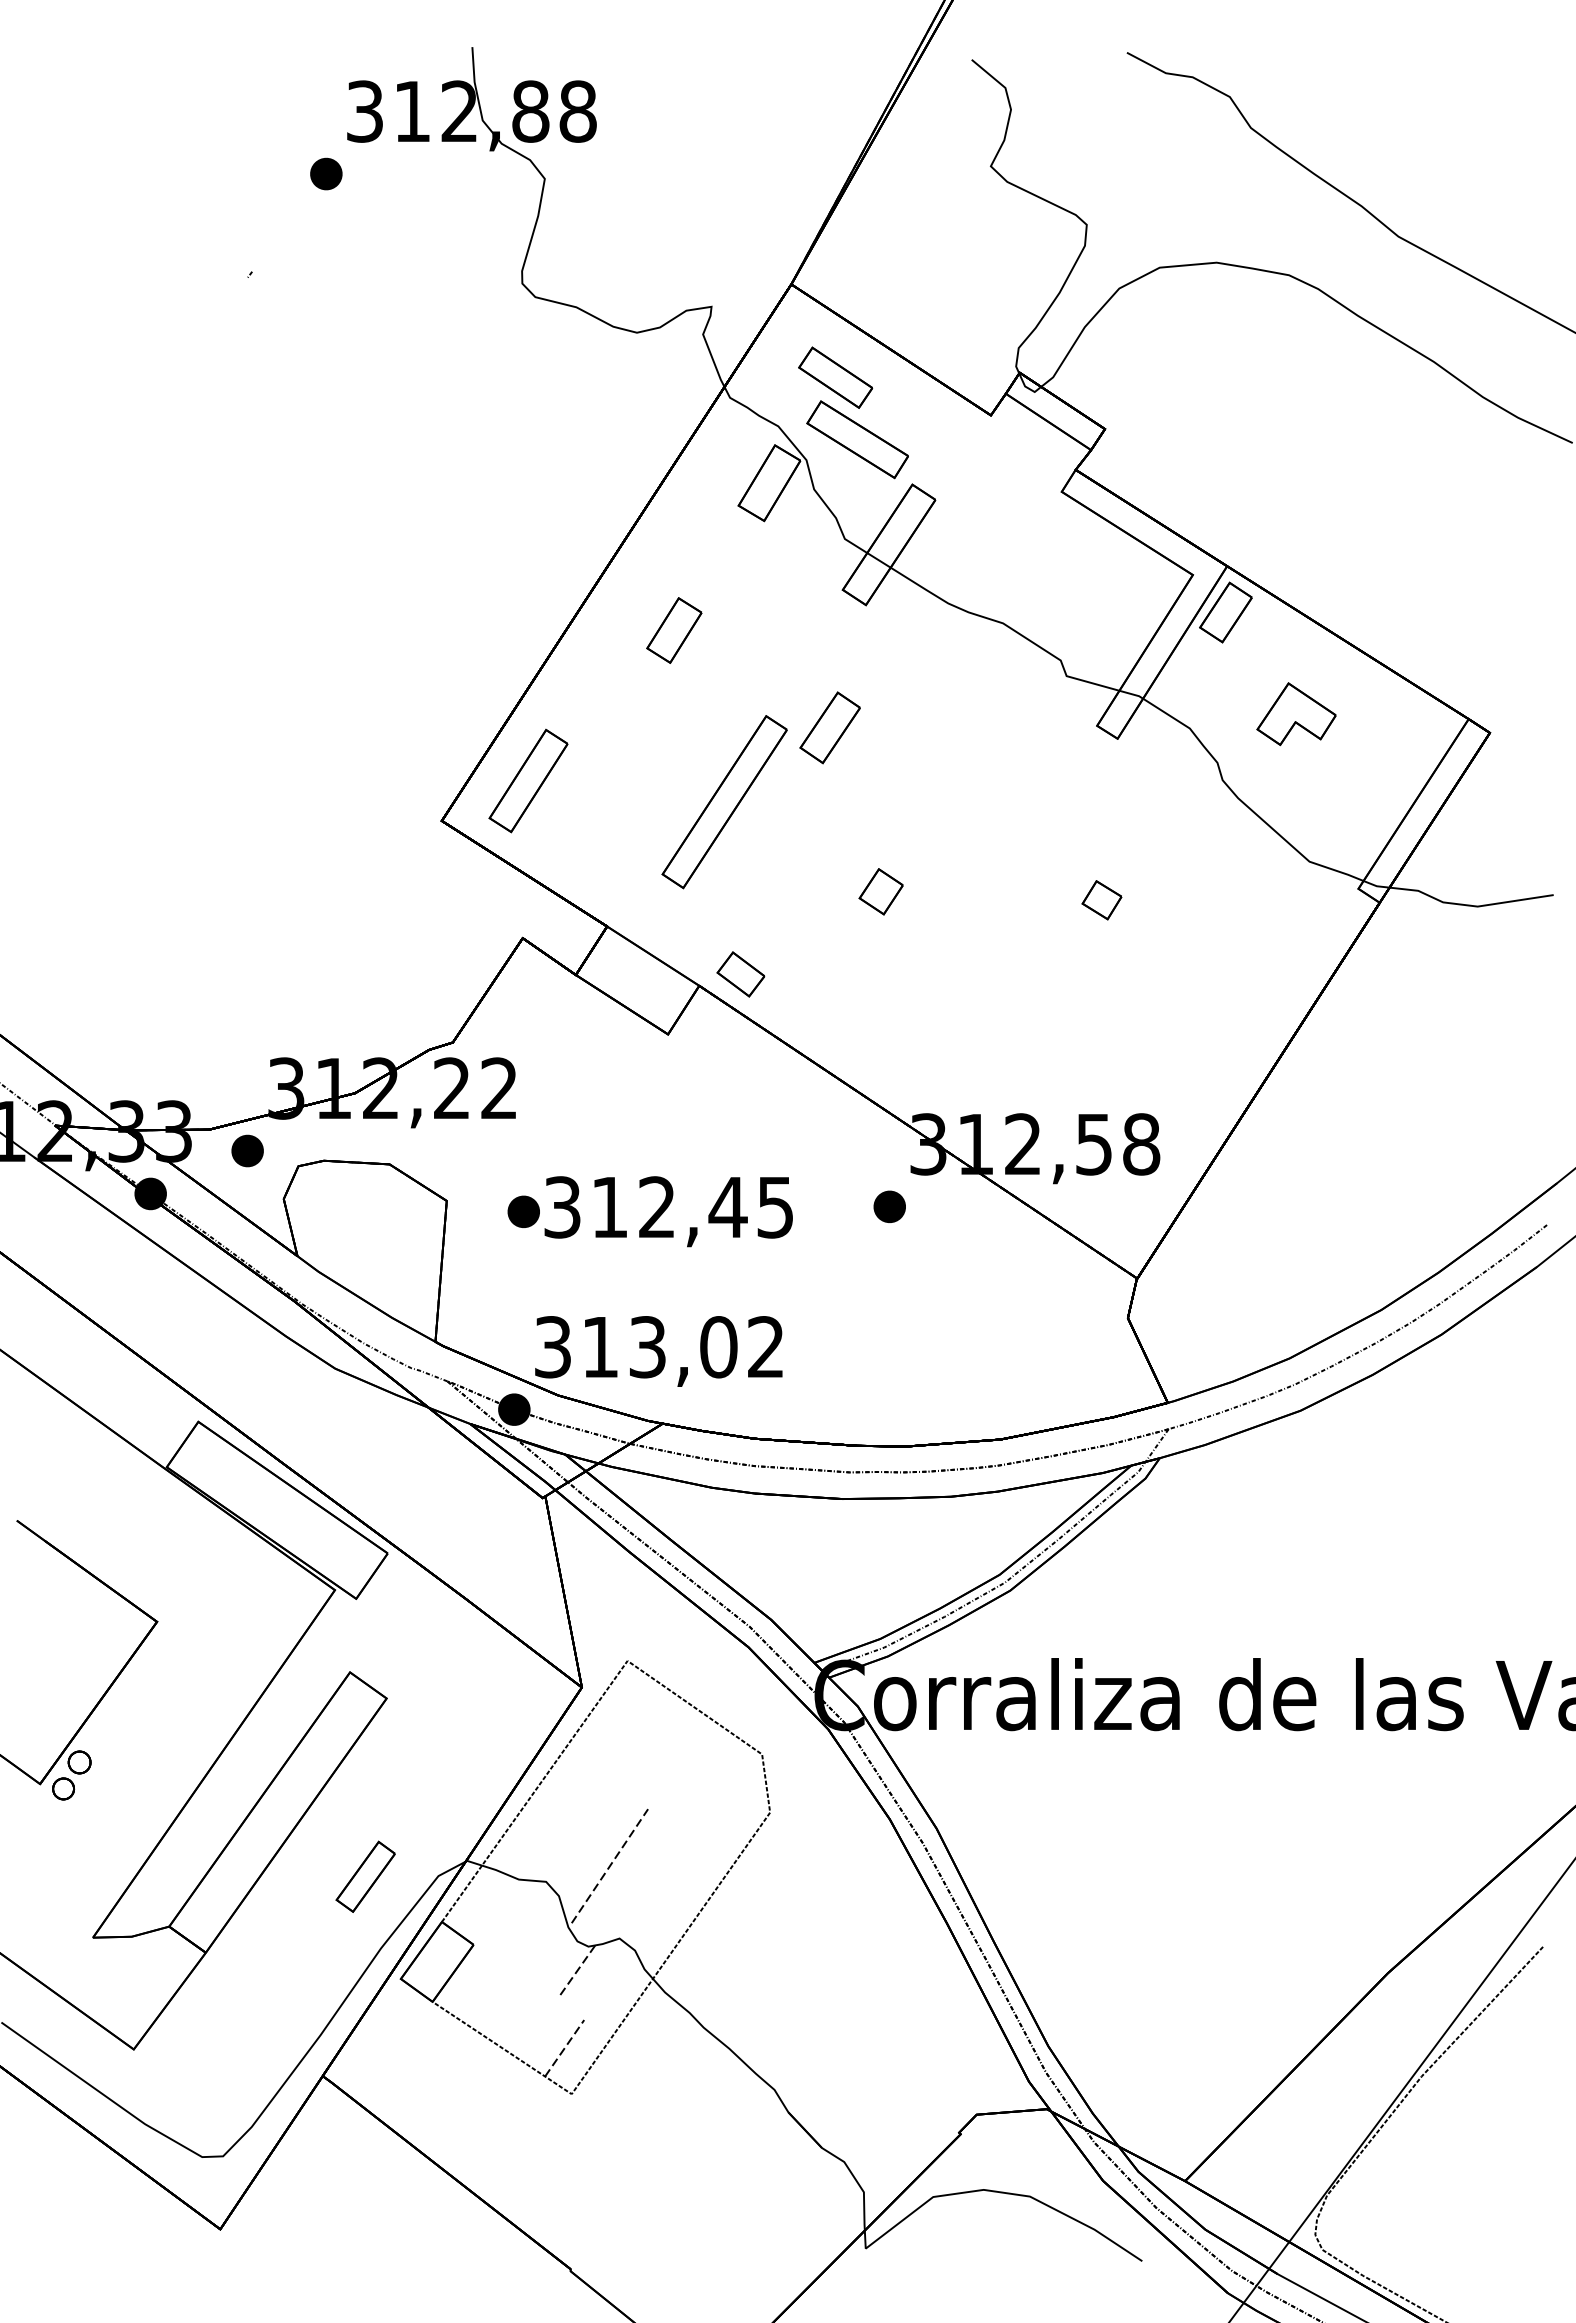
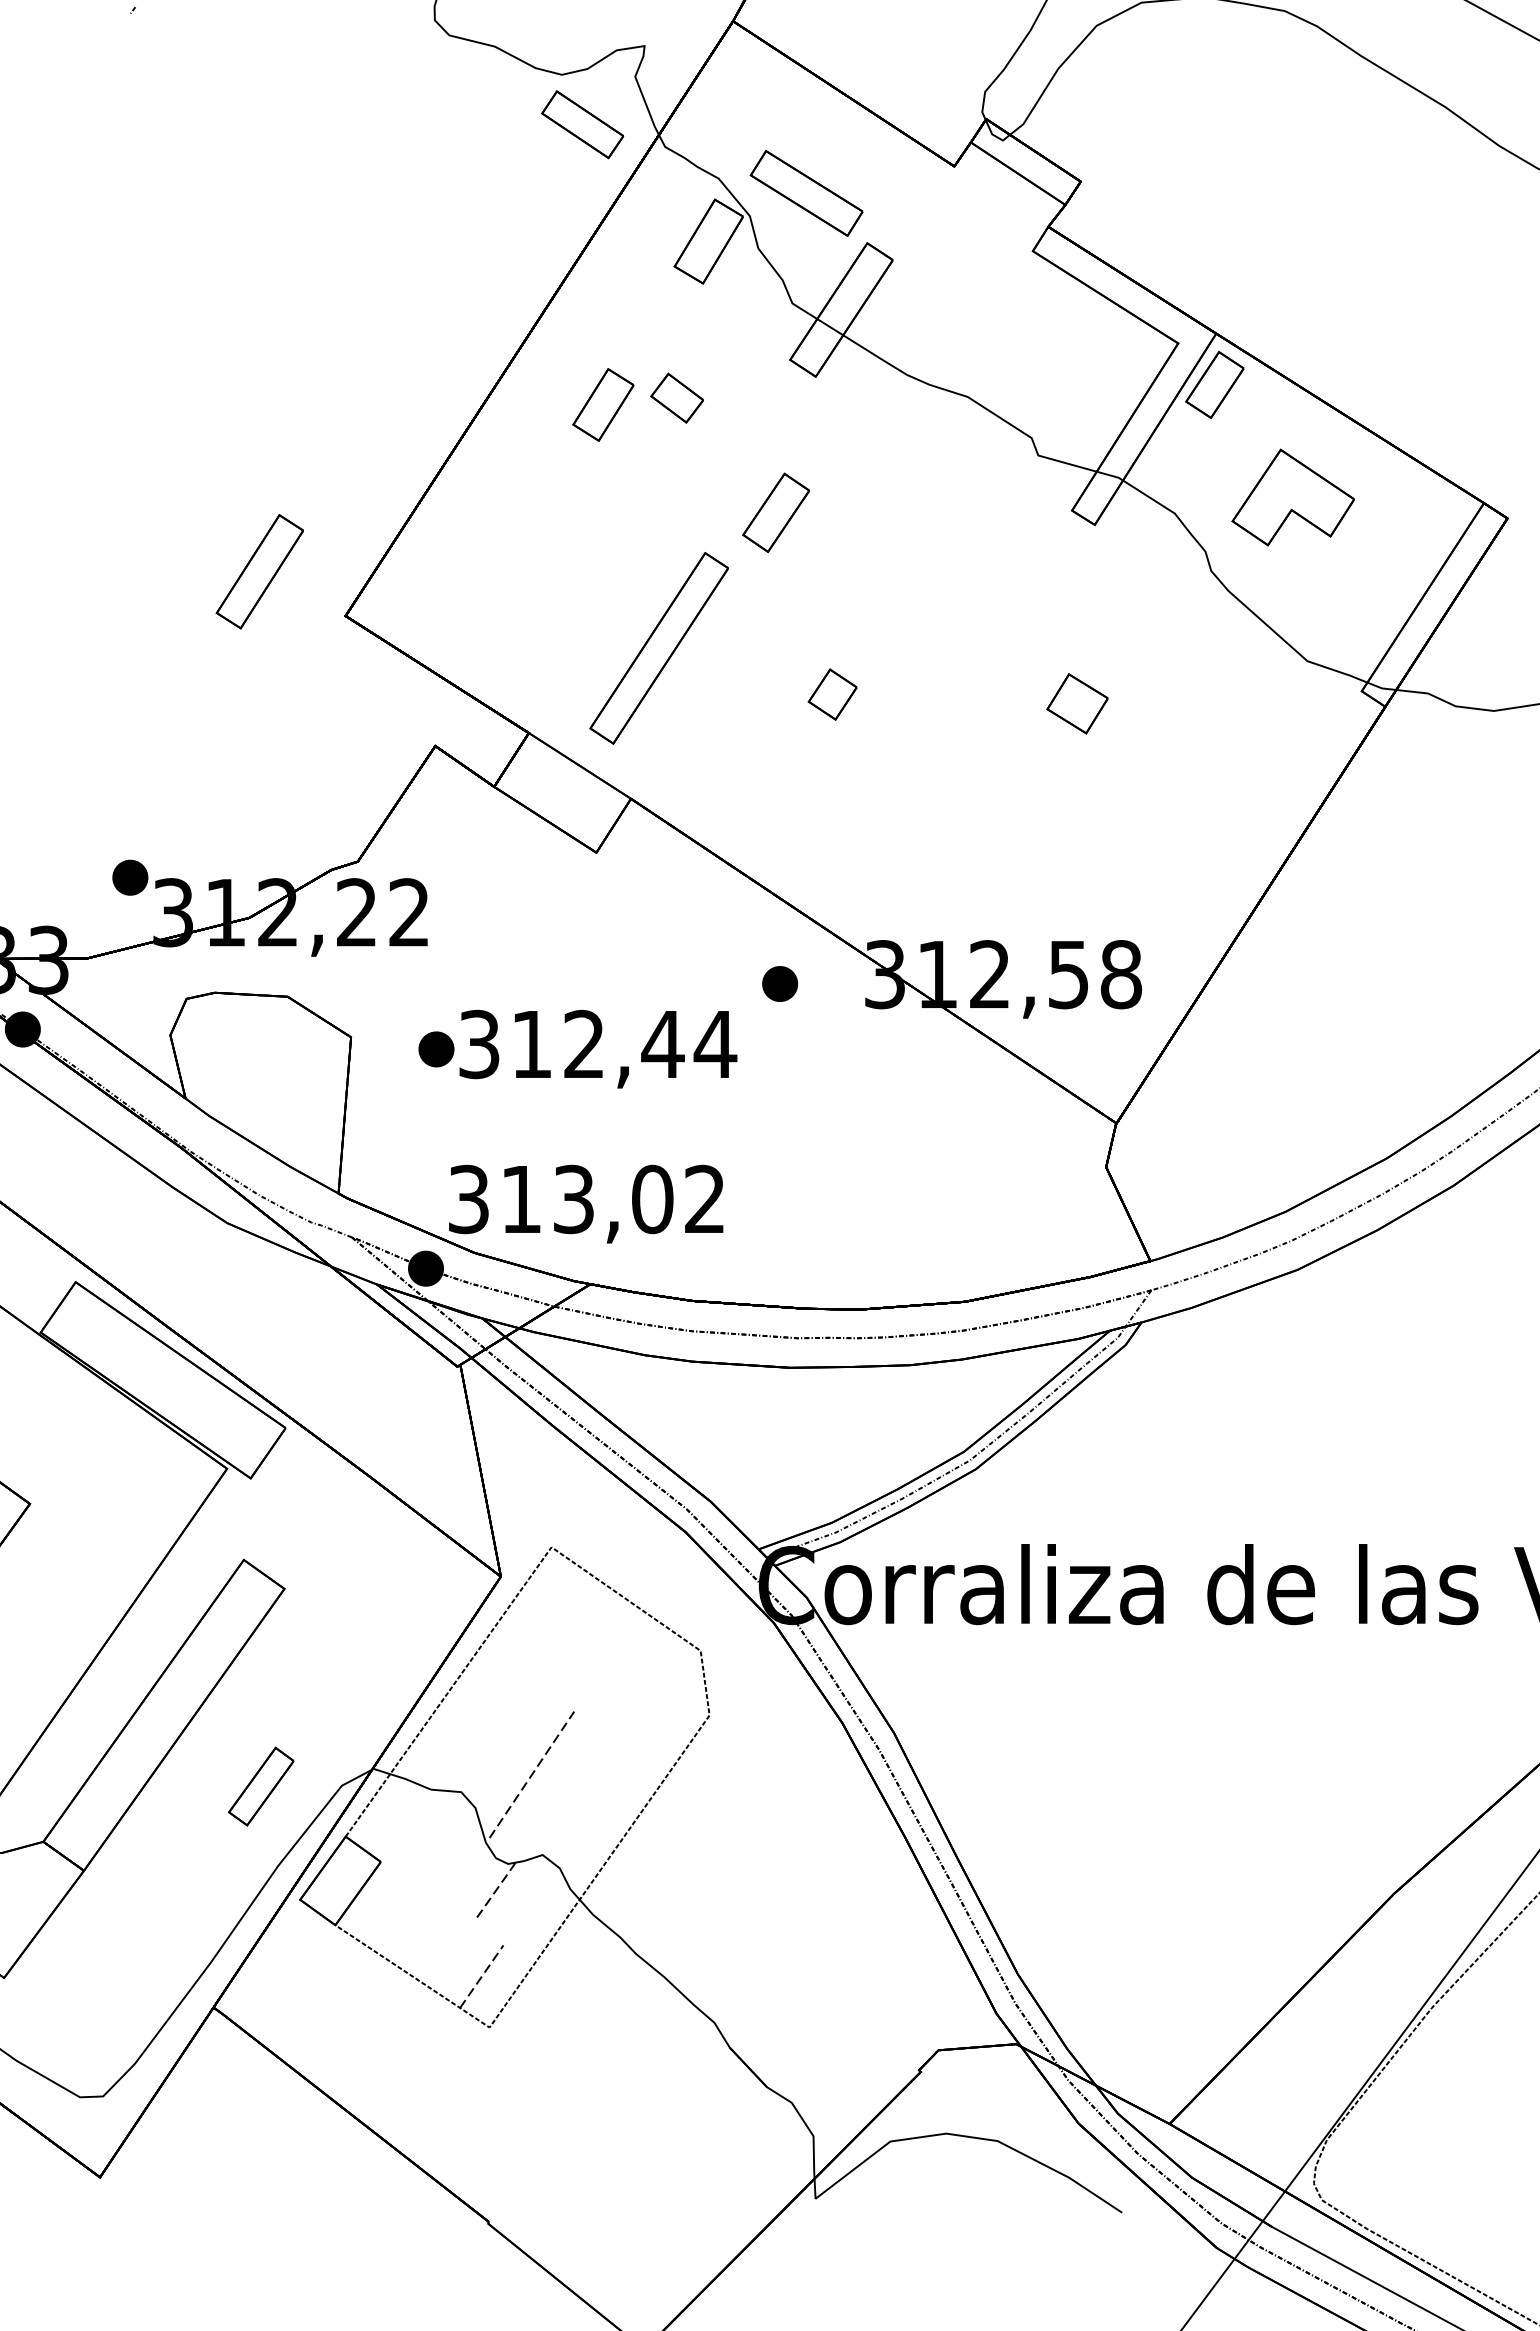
part: (835, 377) -> (582, 124), moved
part: (1296, 714) -> (1293, 498), size x1.4
part: (528, 780) -> (259, 571), moved
part: (724, 802) -> (658, 648), moved
part: (1101, 900) -> (1076, 704), size x1.4
part: (740, 974) -> (676, 398), moved
part: (247, 1150) -> (130, 877), moved
part: (889, 1206) -> (779, 983), moved
text: (775, 1207) -> (715, 1044), 312,45 -> 312,44

